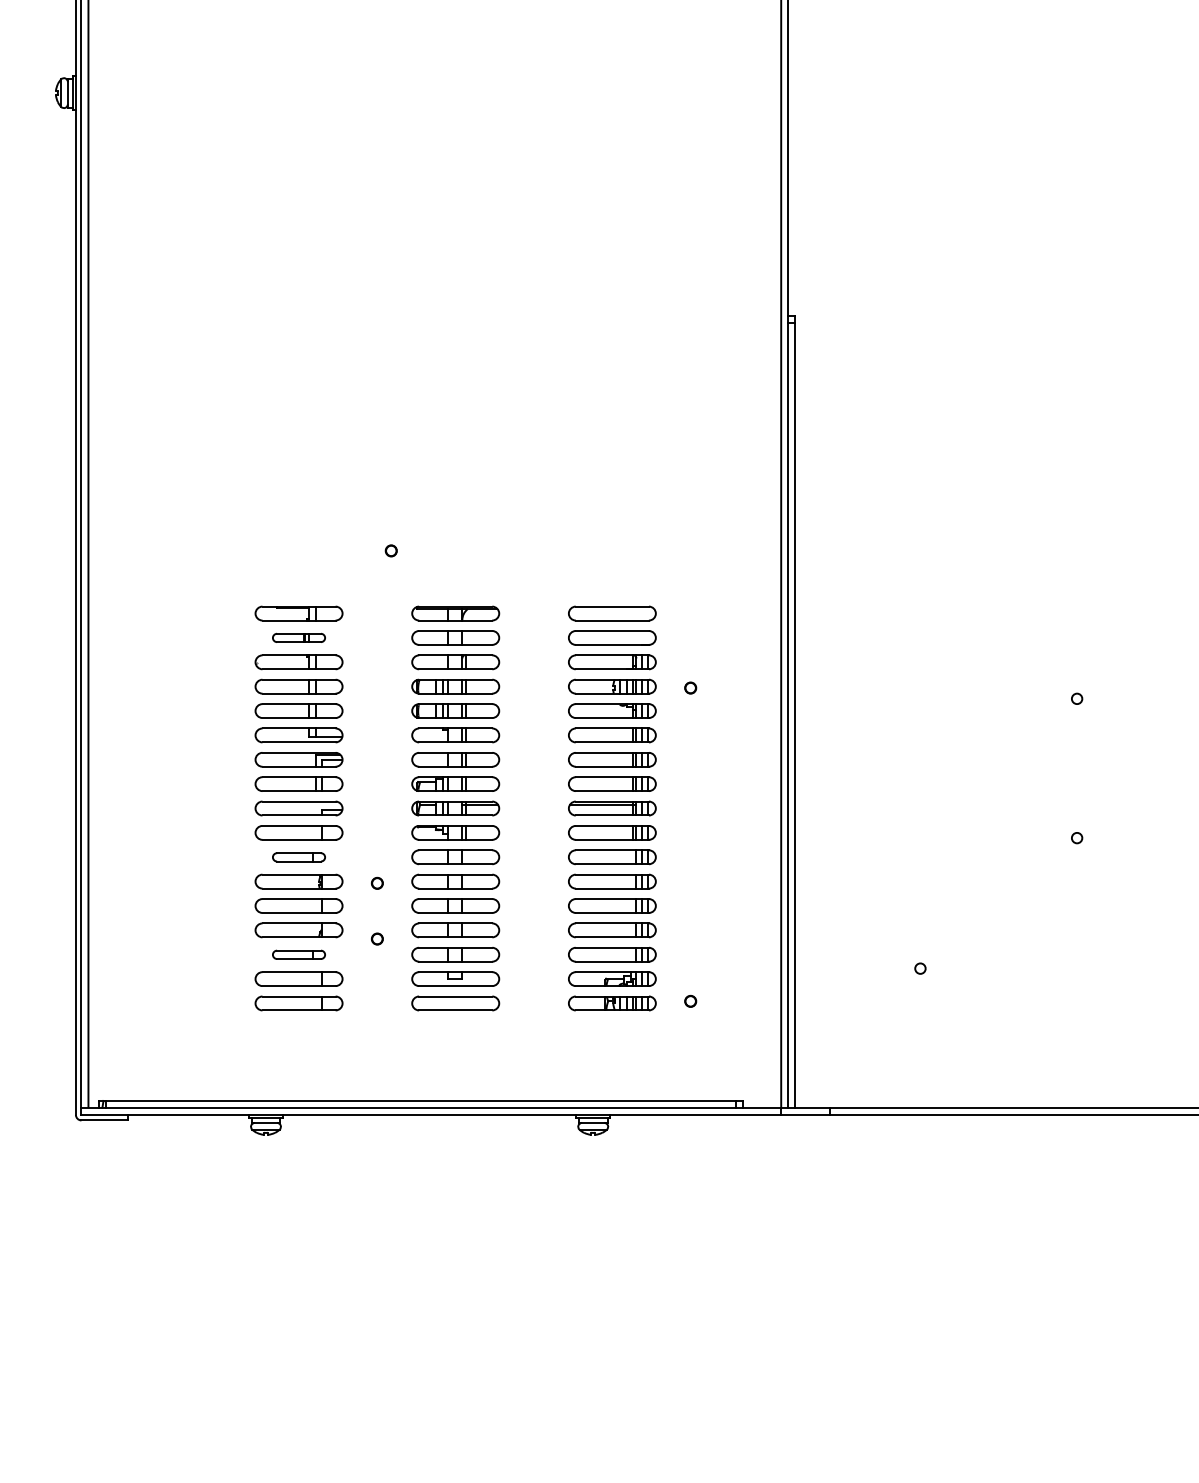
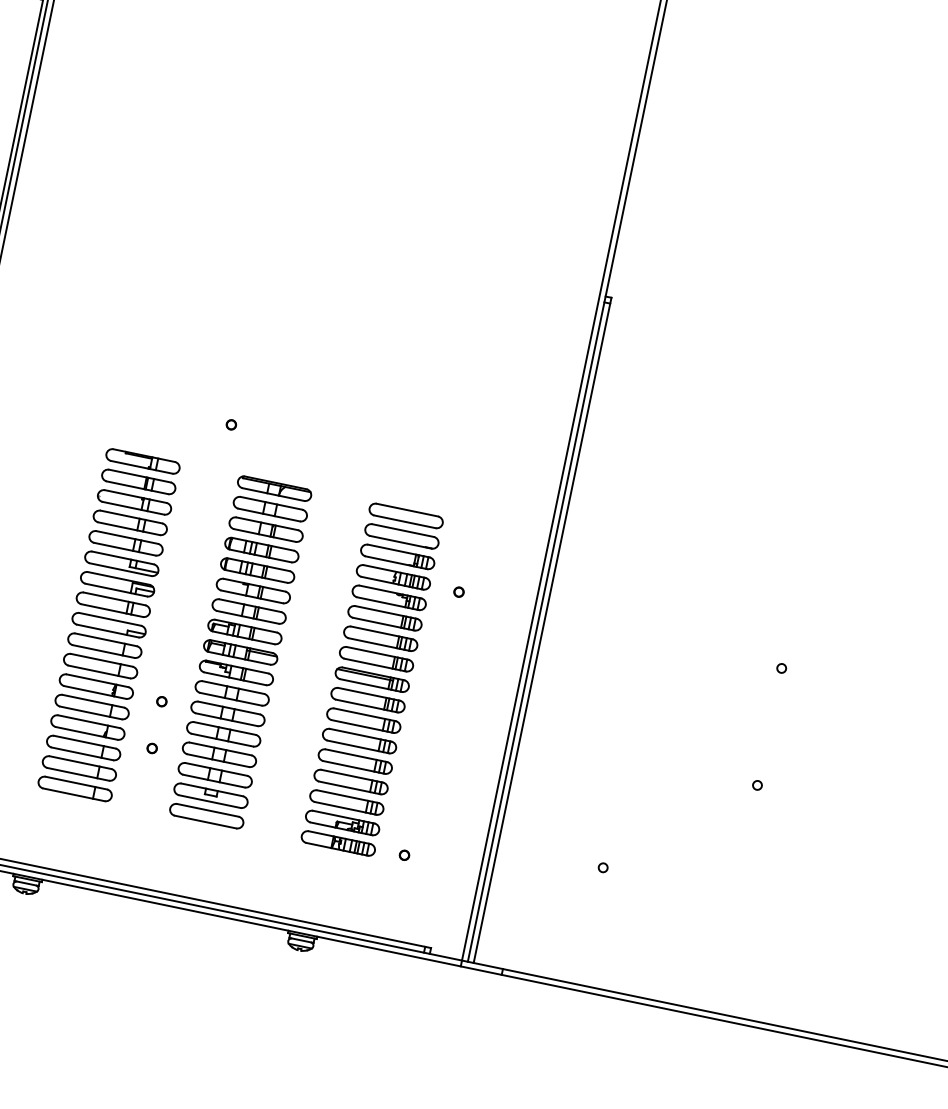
part: (298, 637) -> (138, 481), size x1.67
part: (298, 857) -> (100, 666), size x1.67
part: (298, 954) -> (83, 747), size x1.67

